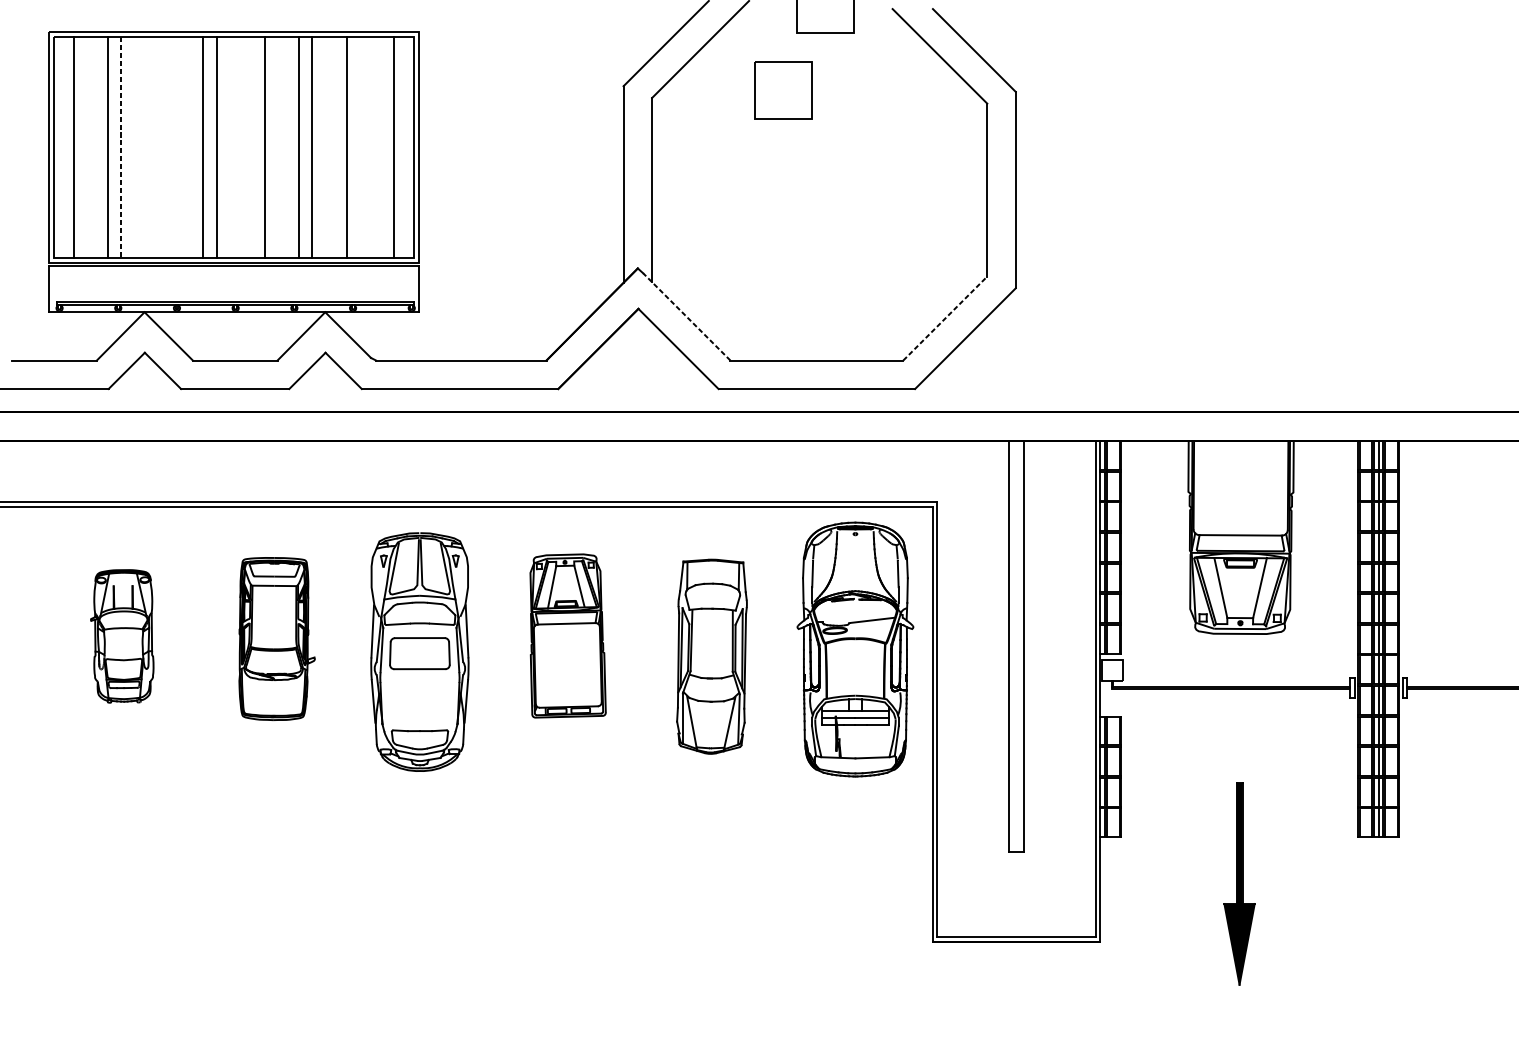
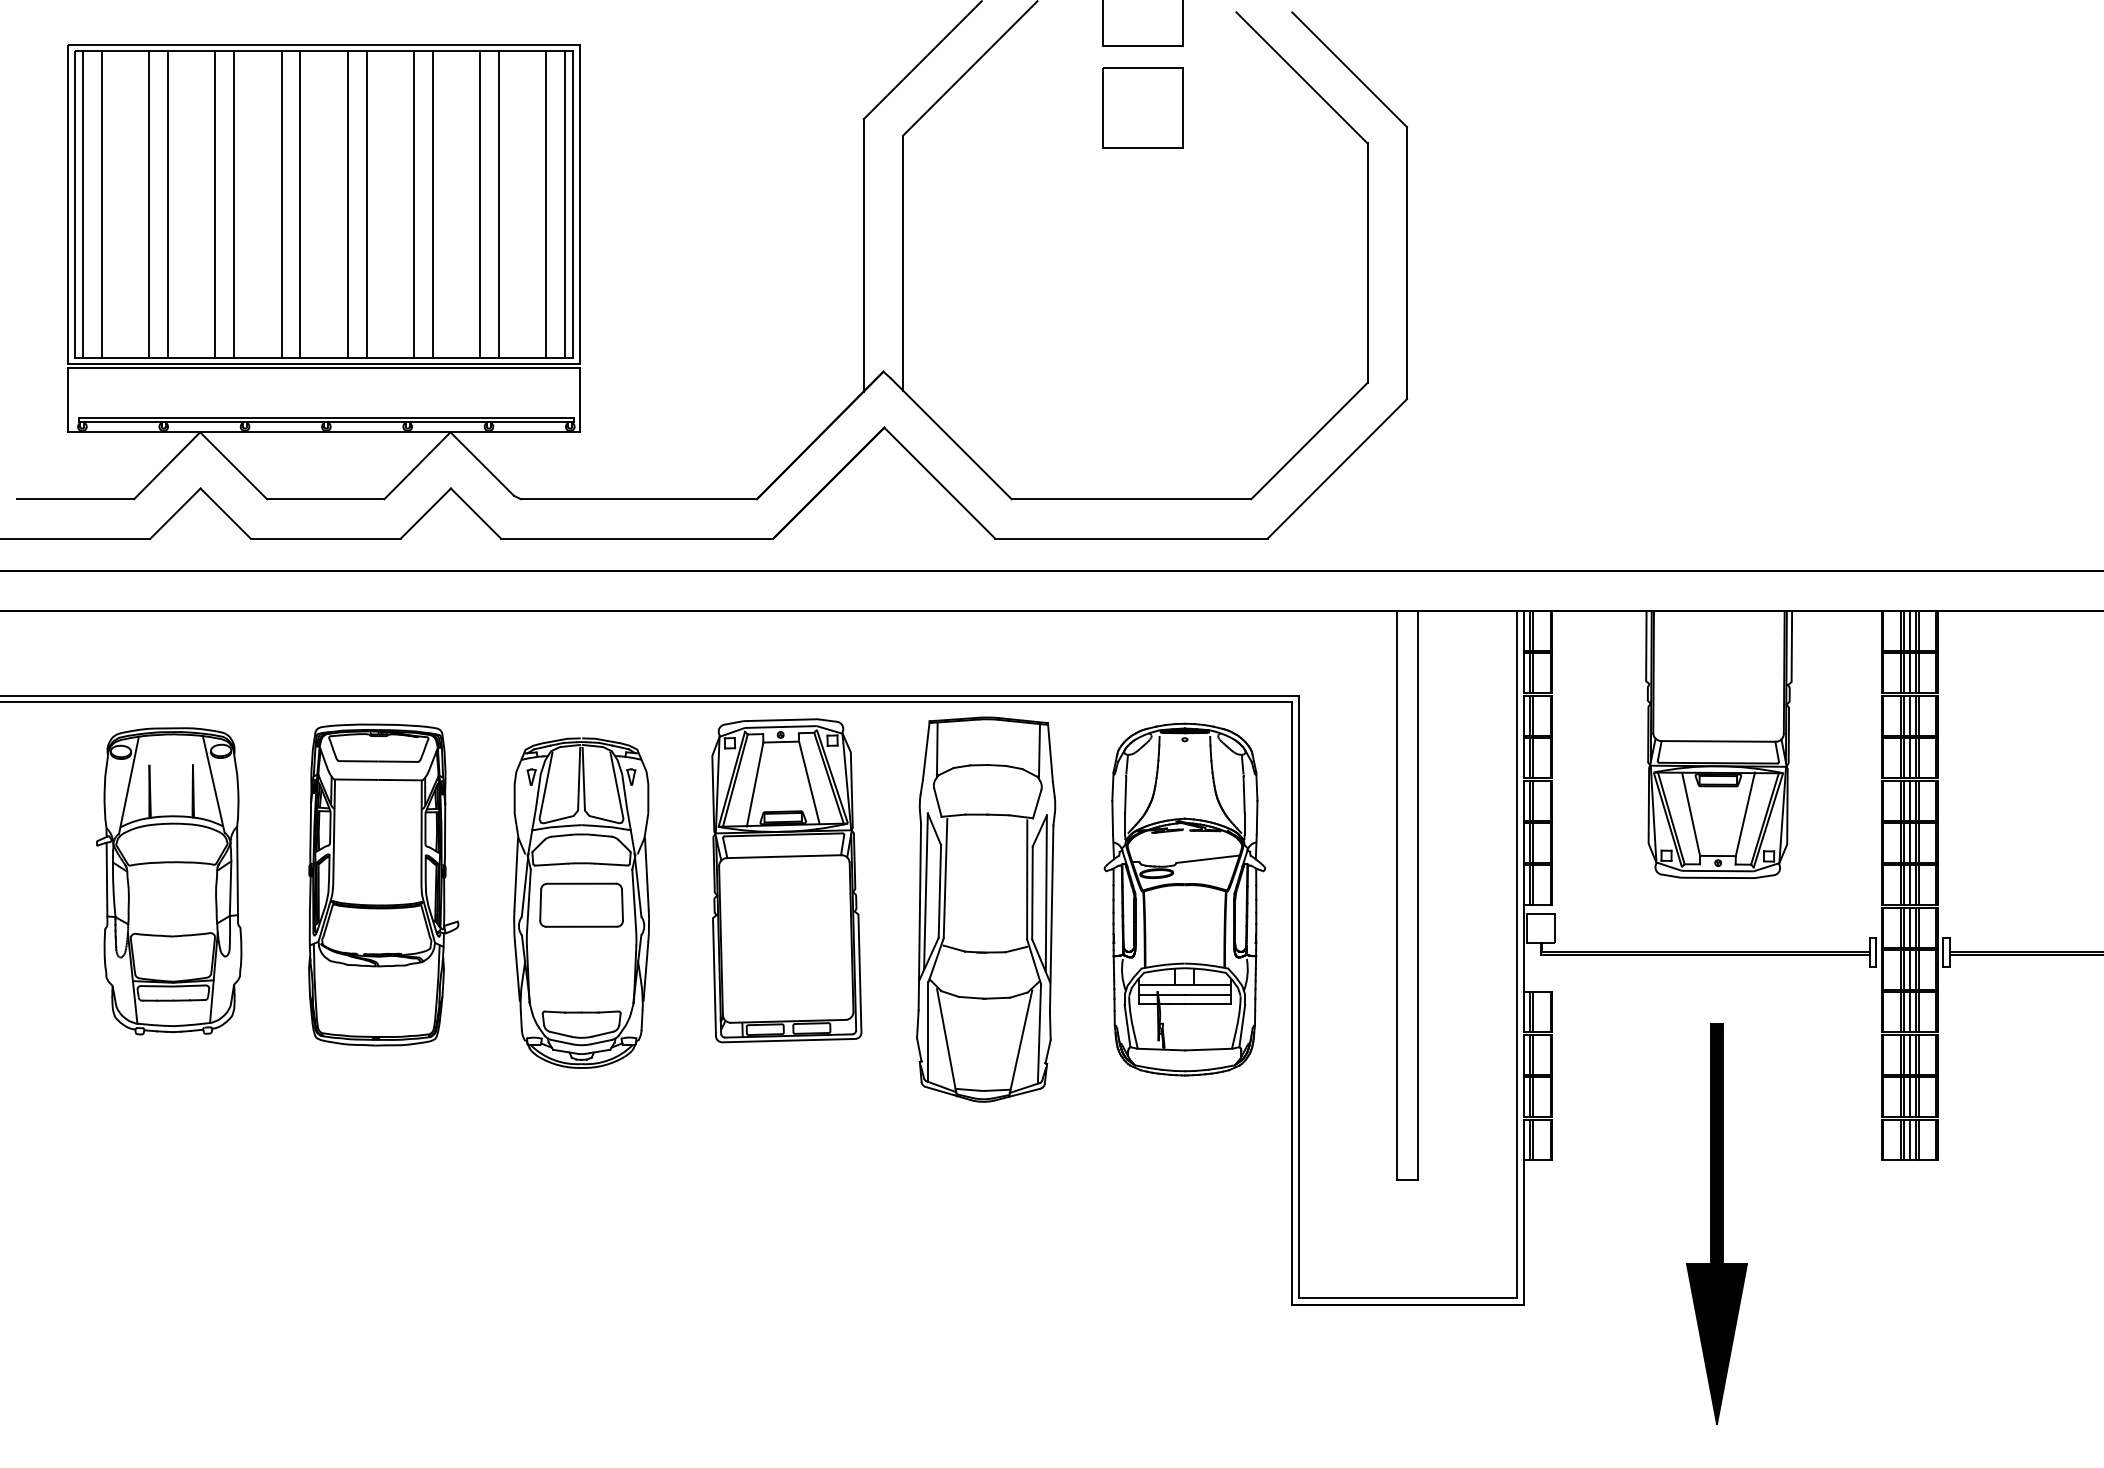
part: (782, 90) -> (1142, 107), moved
line: (60, 147) -> (83, 204), added
line: (121, 147) -> (168, 204), dashed -> solid
line: (155, 147) -> (215, 204), added
line: (169, 147) -> (234, 204), added
line: (250, 147) -> (347, 204), added
line: (359, 147) -> (498, 204), added
line: (407, 147) -> (564, 204), added
line: (686, 316) -> (950, 438), dashed -> solid
line: (945, 318) -> (1309, 440), dashed -> solid
part: (567, 635) -> (786, 880), size x1.43
part: (122, 636) -> (169, 881), size x1.67
part: (276, 638) -> (383, 884), size x1.43
part: (712, 656) -> (986, 909), size x1.43
part: (1239, 883) -> (1716, 1223), size x1.43

